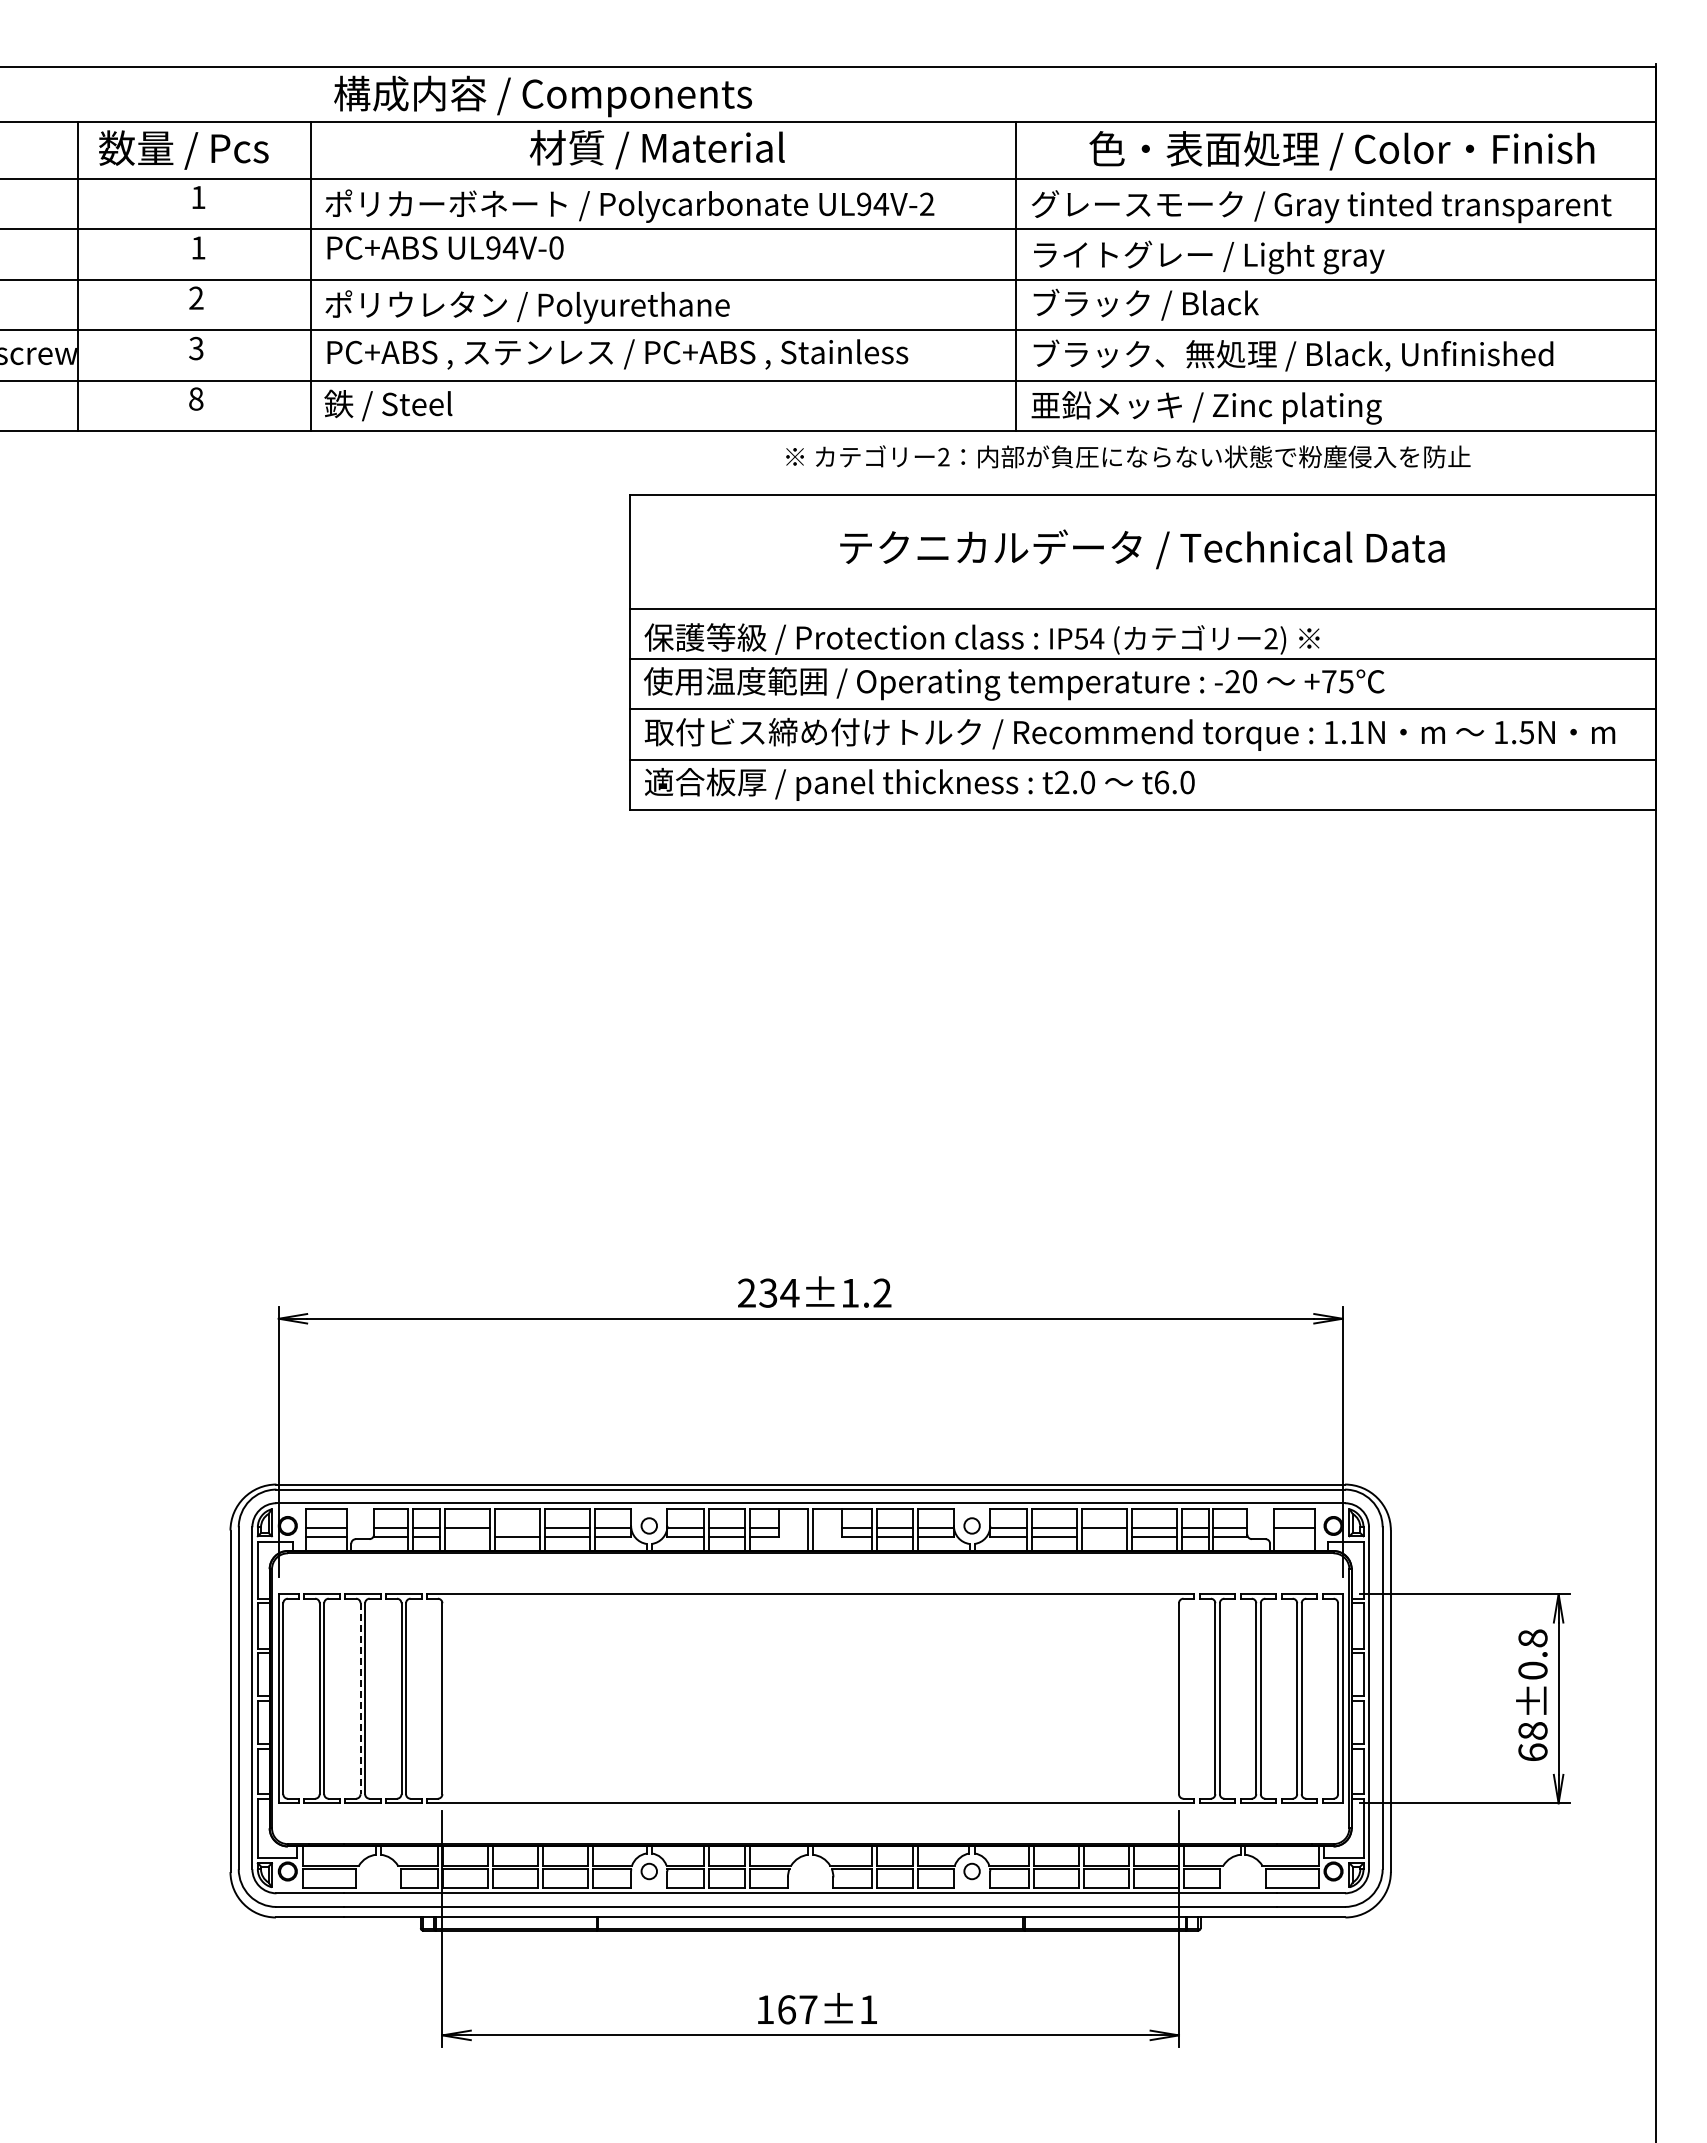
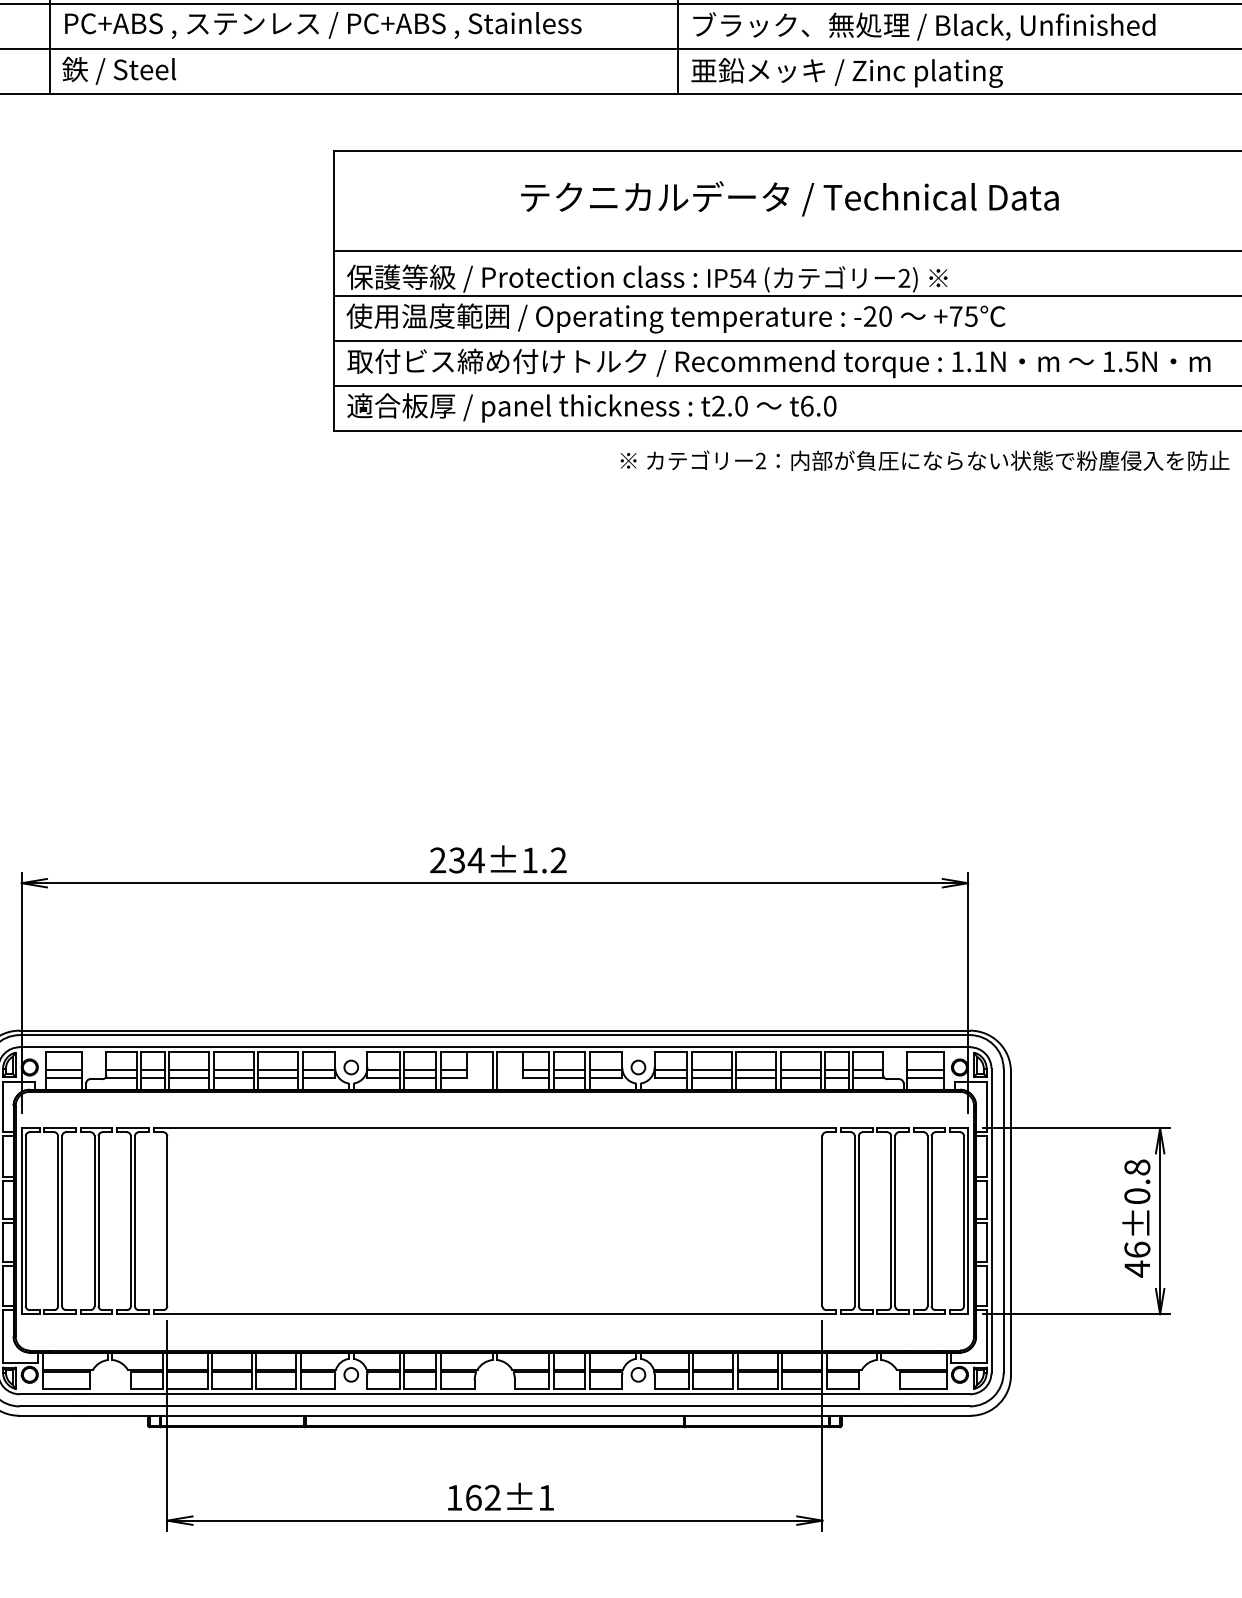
text: (1128, 456) -> (925, 460), moved
line: (516, 1528) -> (233, 1069), added
line: (466, 1537) -> (188, 1077), added
line: (1103, 1537) -> (755, 1077), added
line: (1294, 1537) -> (925, 1077), added
line: (360, 1699) -> (94, 1221), dashed -> solid
text: (1532, 1741) -> (1136, 1259), 68±0.8 -> 46±0.8
text: (808, 2009) -> (492, 1497), 167±1 -> 162±1

